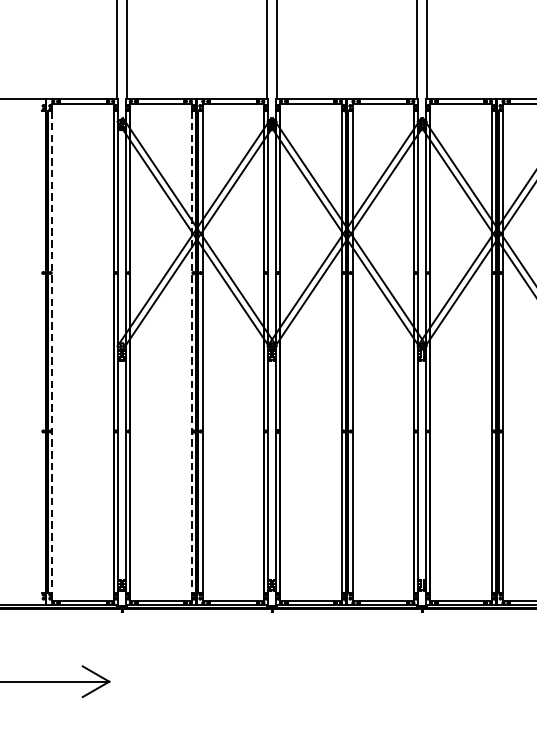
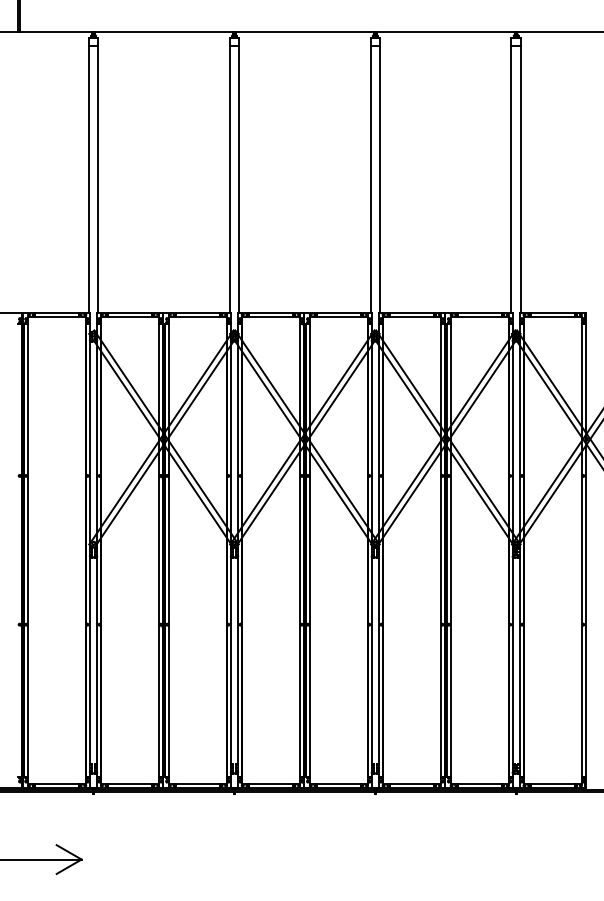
line: (52, 352) -> (28, 550), dashed -> solid
line: (191, 352) -> (158, 550), dashed -> solid

